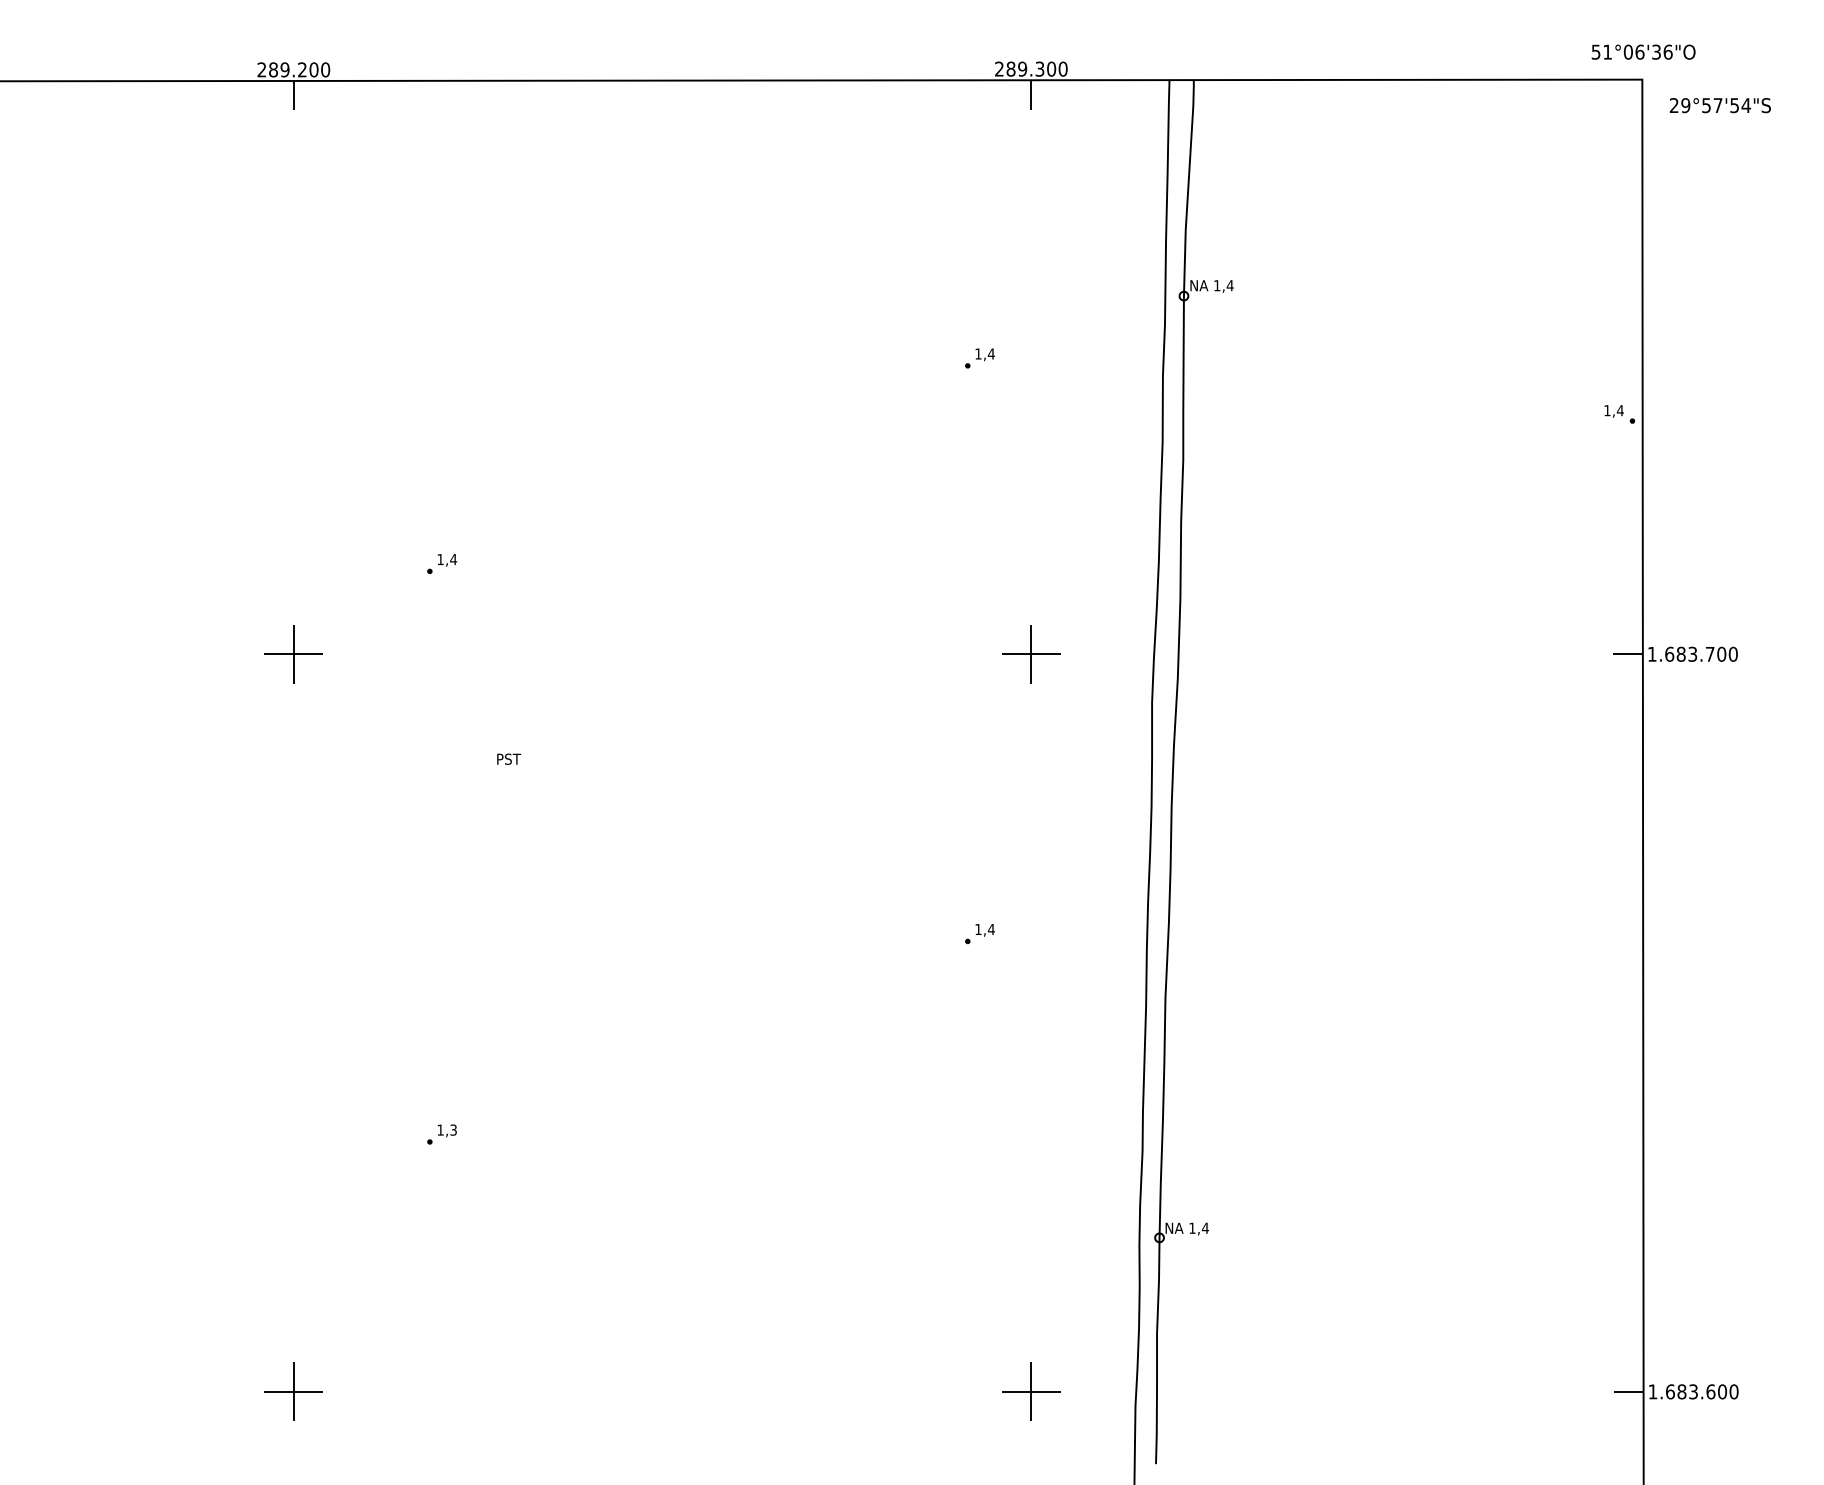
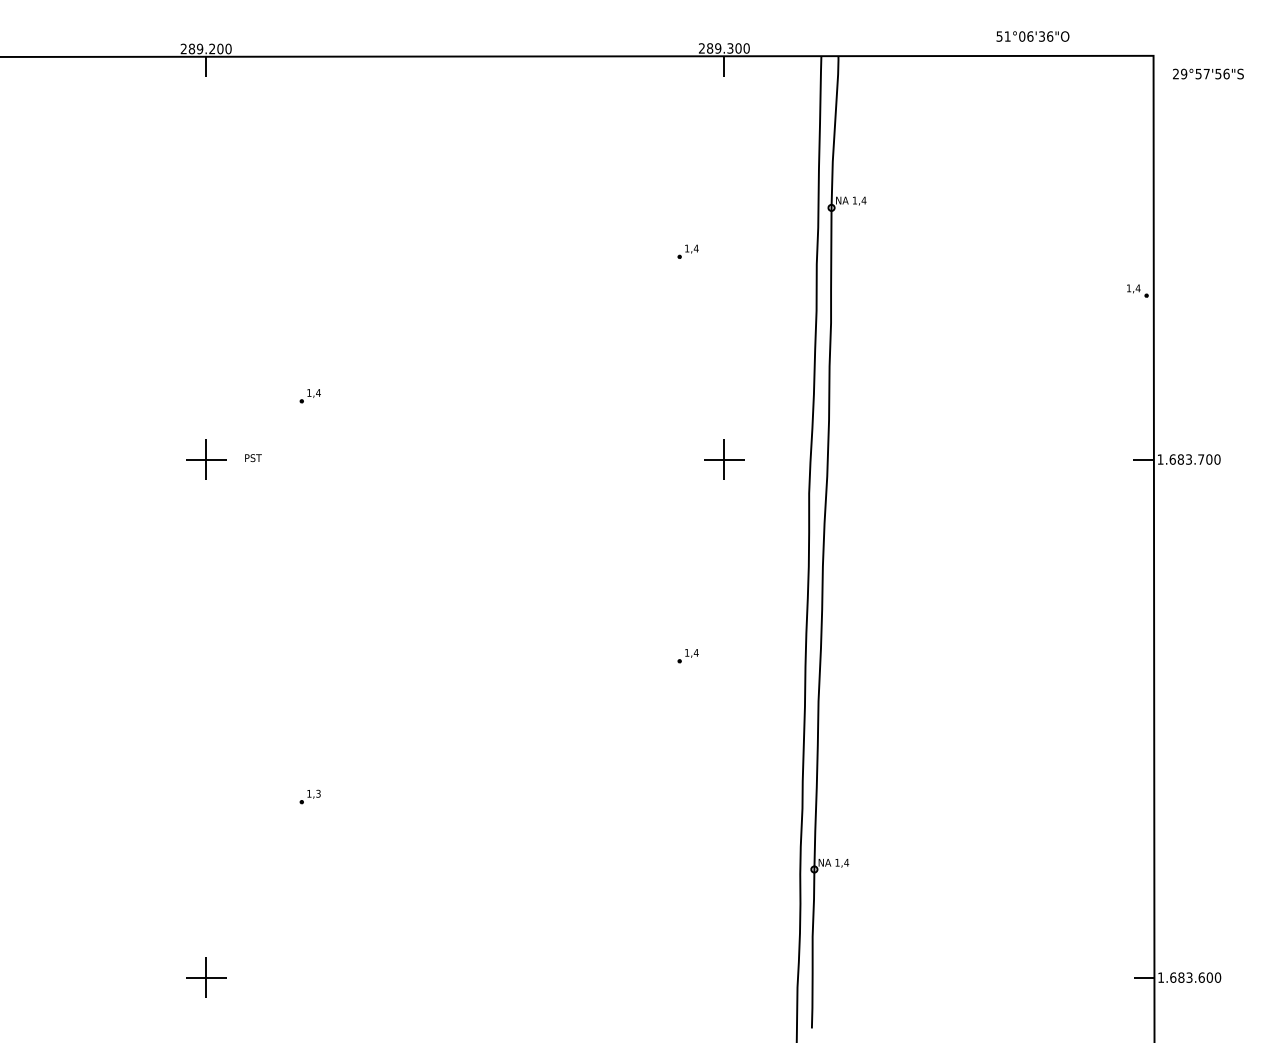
text: (1643, 51) -> (1032, 36), moved
text: (1745, 105) -> (1226, 74), 29°57'54"S -> 29°57'56"S
text: (509, 758) -> (253, 457), moved
part: (1031, 1391) -> (724, 977), removed

